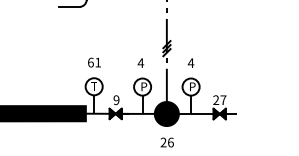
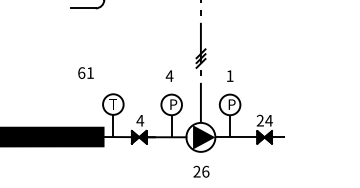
text: (94, 62) -> (86, 72), moved
text: (190, 62) -> (229, 75), 4 -> 1
text: (223, 99) -> (269, 119), 27 -> 24
text: (116, 100) -> (140, 121), 9 -> 4
fill: (166, 114) -> (200, 137), removed

